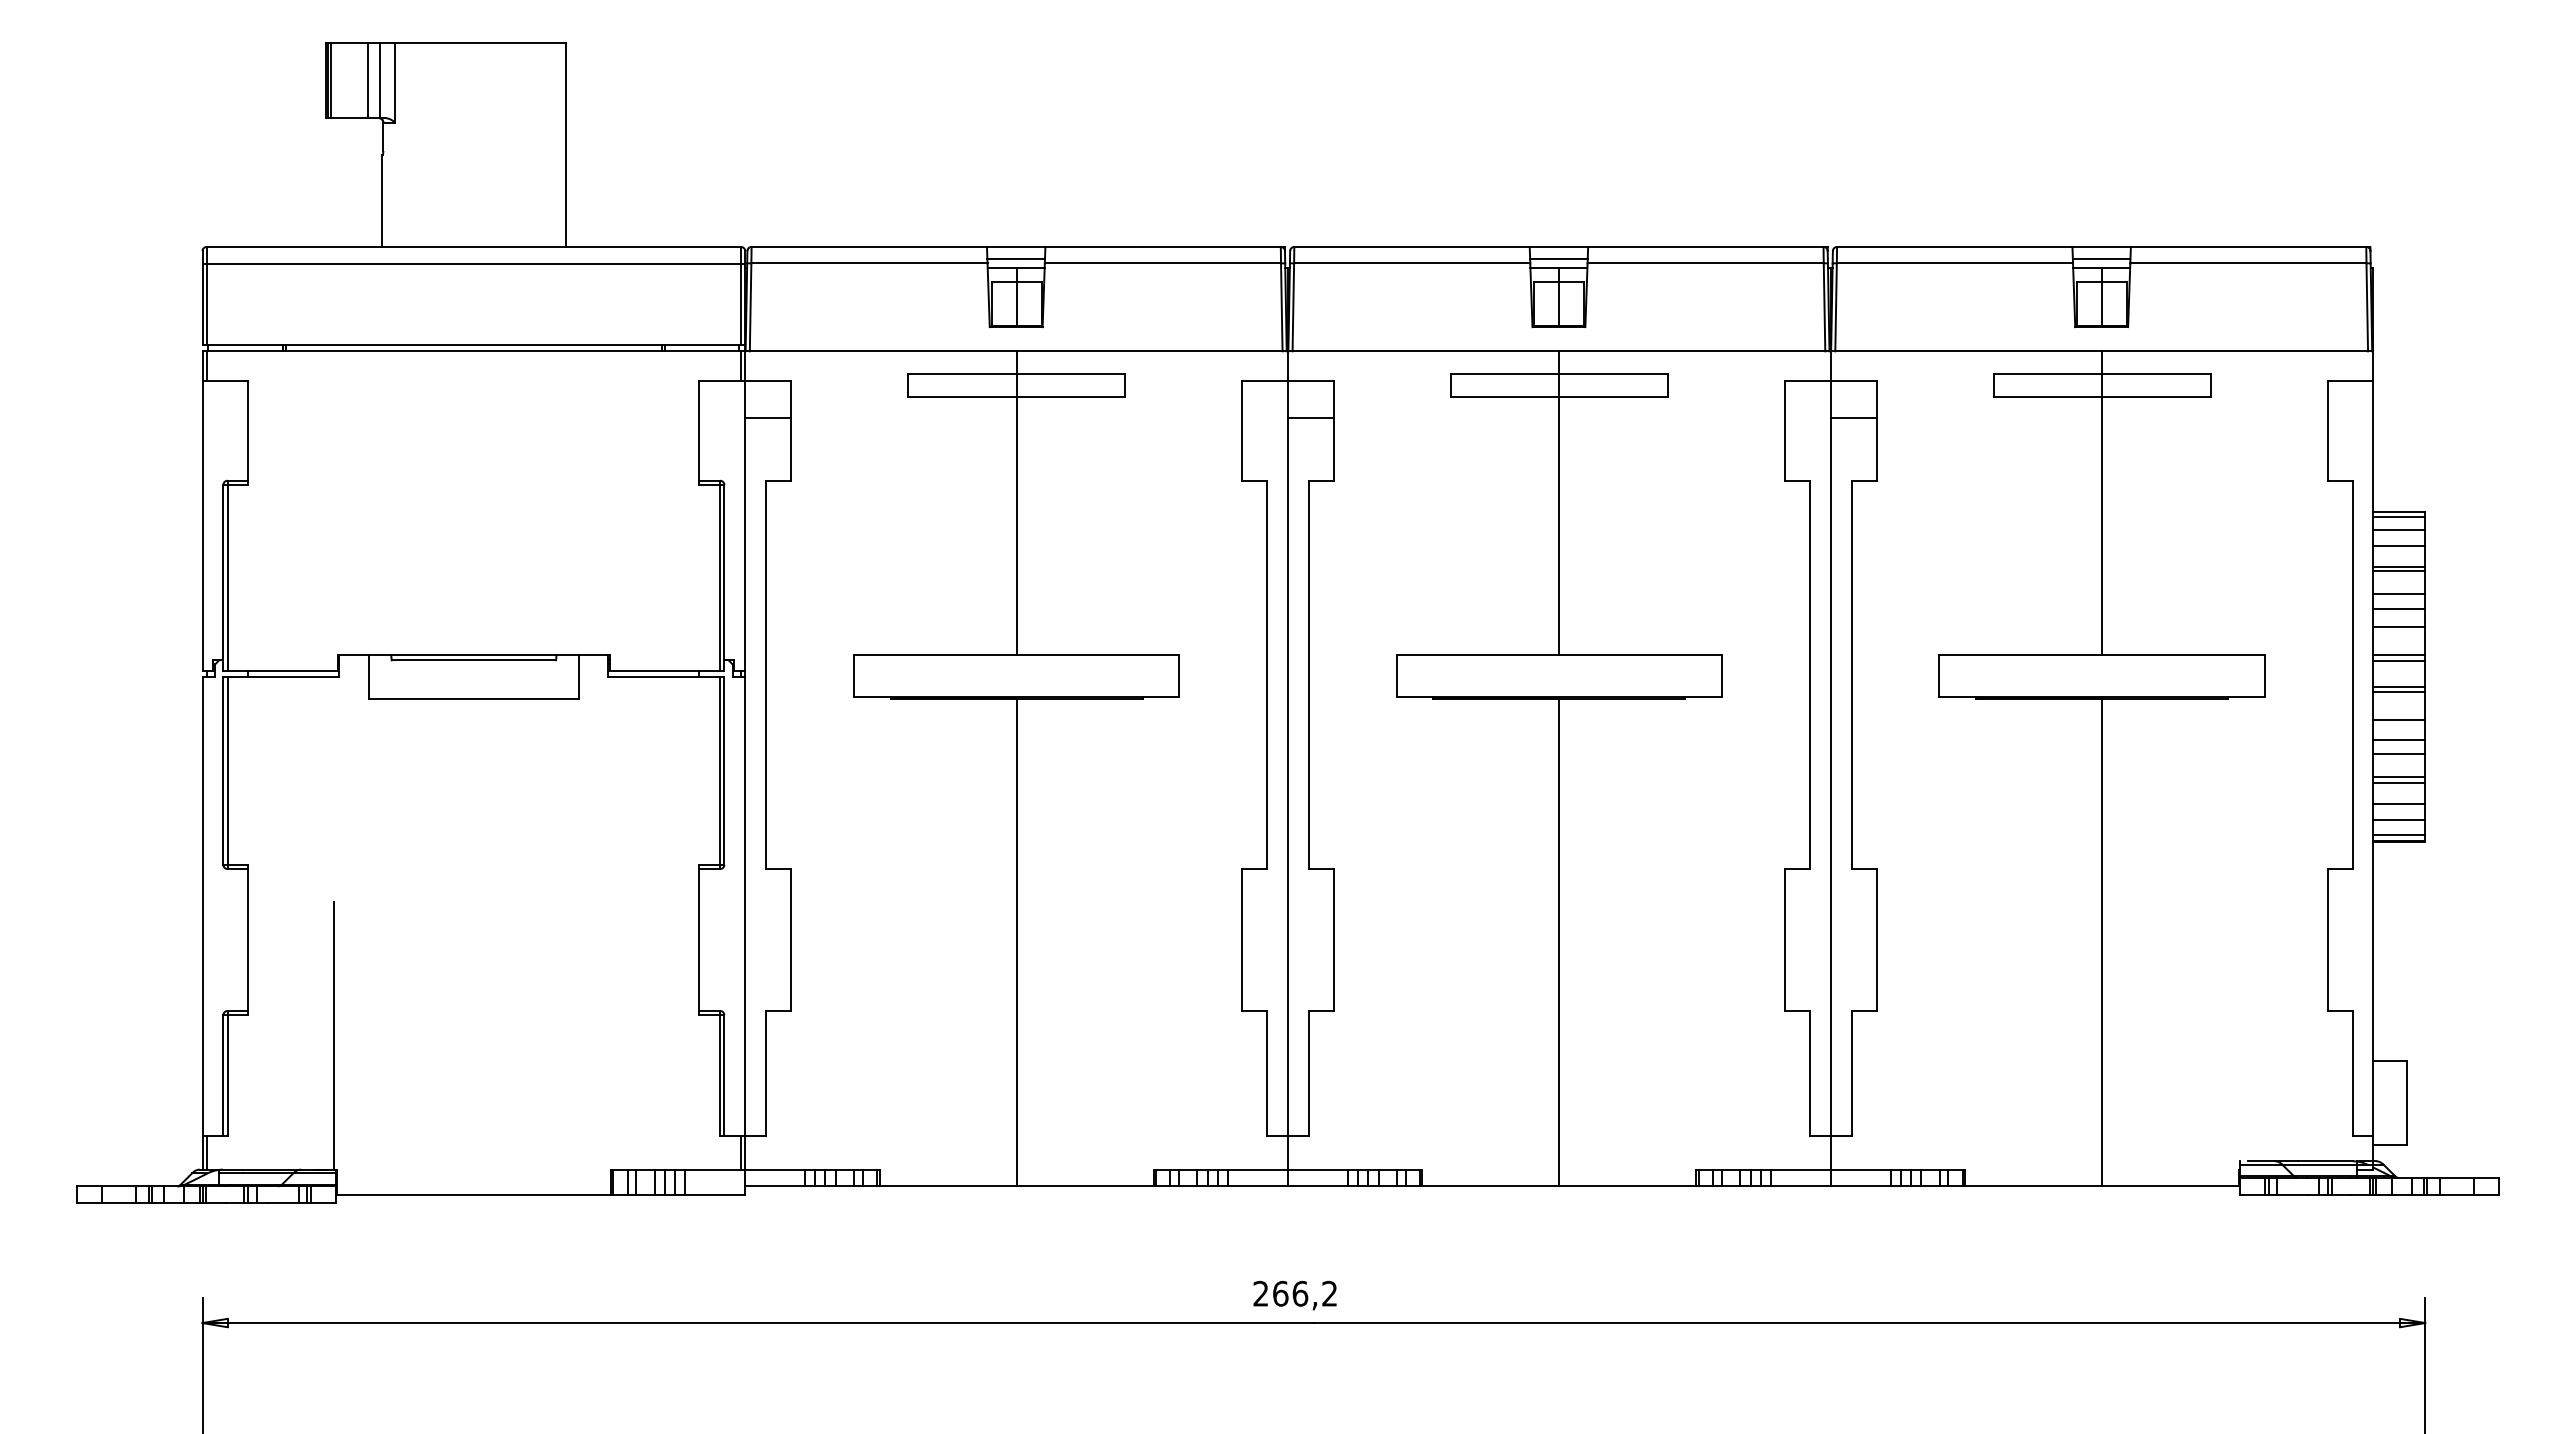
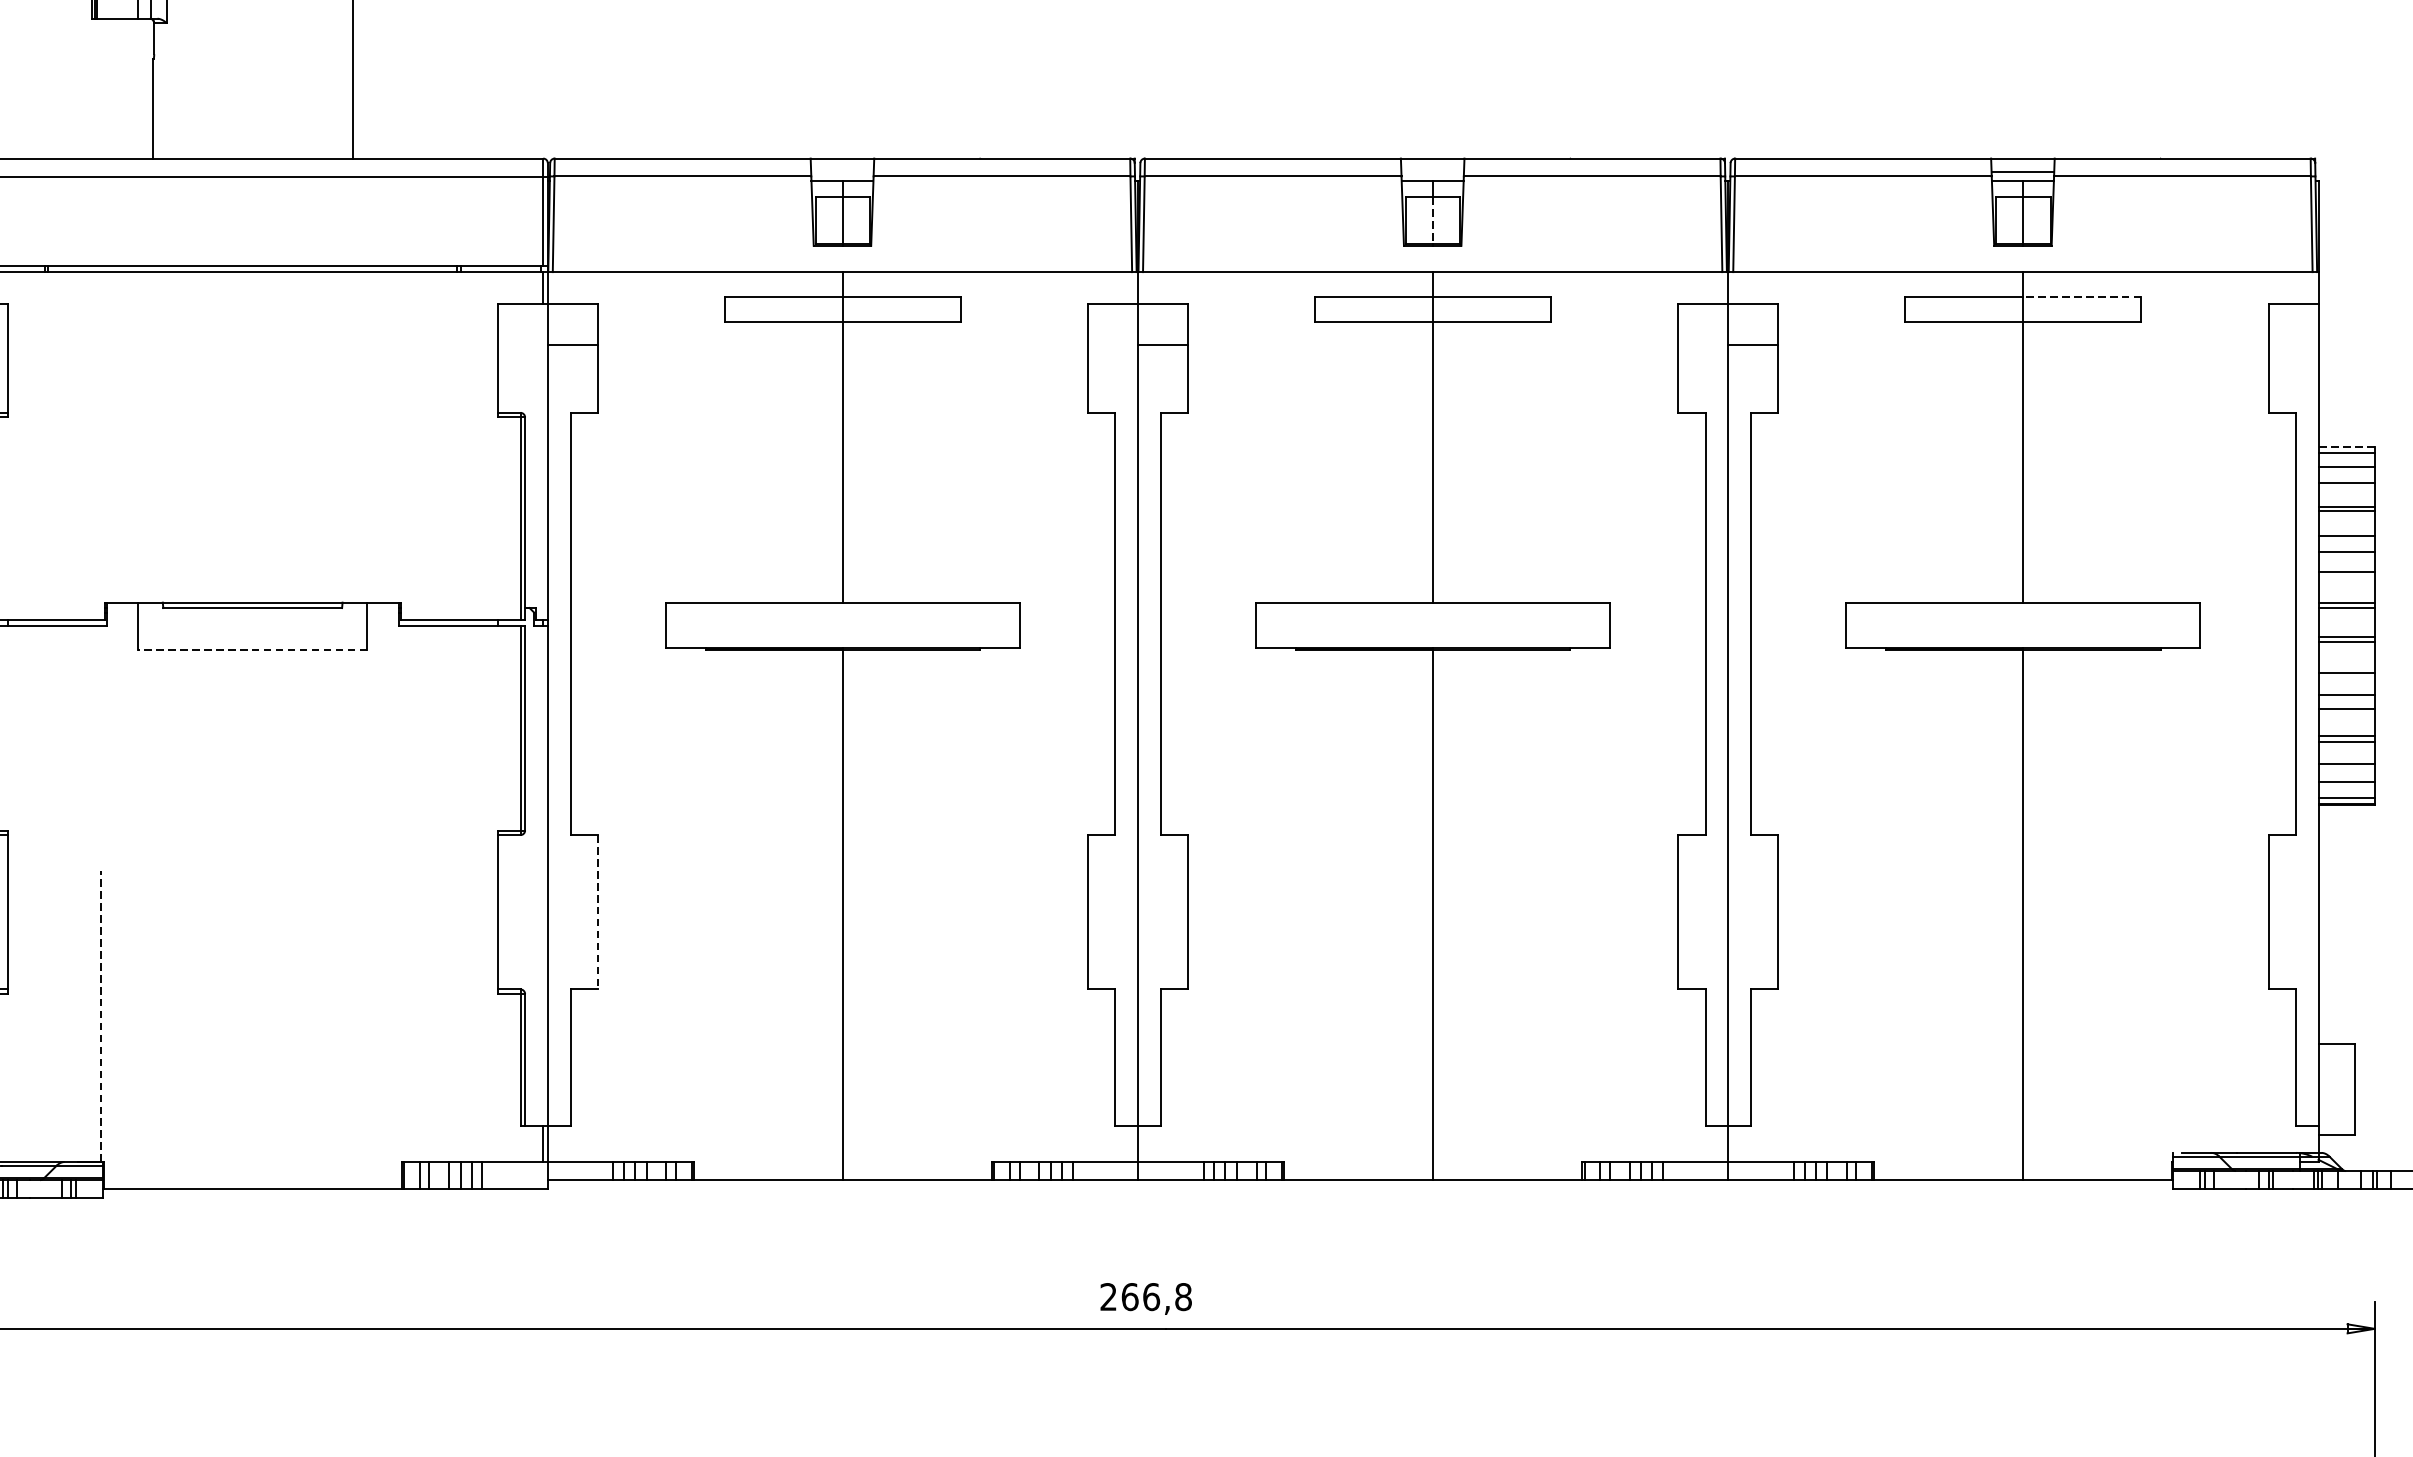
line: (1015, 259) -> (841, 172), removed
line: (1558, 259) -> (1432, 172), removed
line: (1559, 304) -> (1433, 221), solid -> dashed
line: (2155, 373) -> (2081, 296), solid -> dashed
line: (2399, 512) -> (2346, 447), solid -> dashed
line: (473, 698) -> (252, 649), solid -> dashed
line: (791, 940) -> (598, 912), solid -> dashed
line: (334, 1036) -> (101, 1017), solid -> dashed
text: (1329, 1293) -> (1183, 1296), 266,2 -> 266,8

